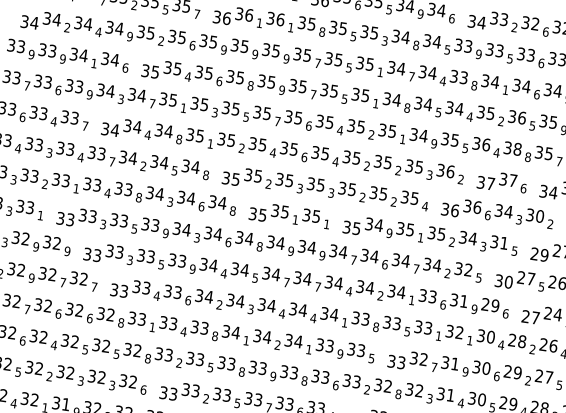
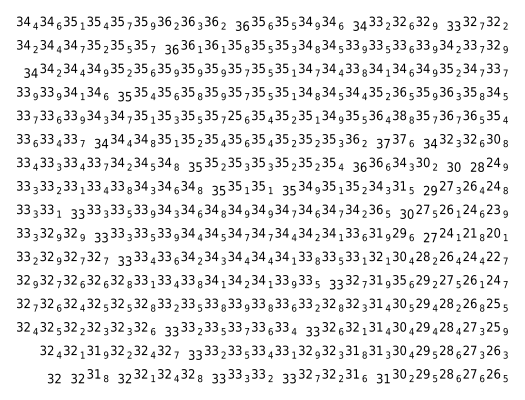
text: (287, 116) -> (230, 115), 35 -> 25
text: (468, 270) -> (379, 209), 32 -> 36
text: (486, 368) -> (403, 279), 30 -> 35

